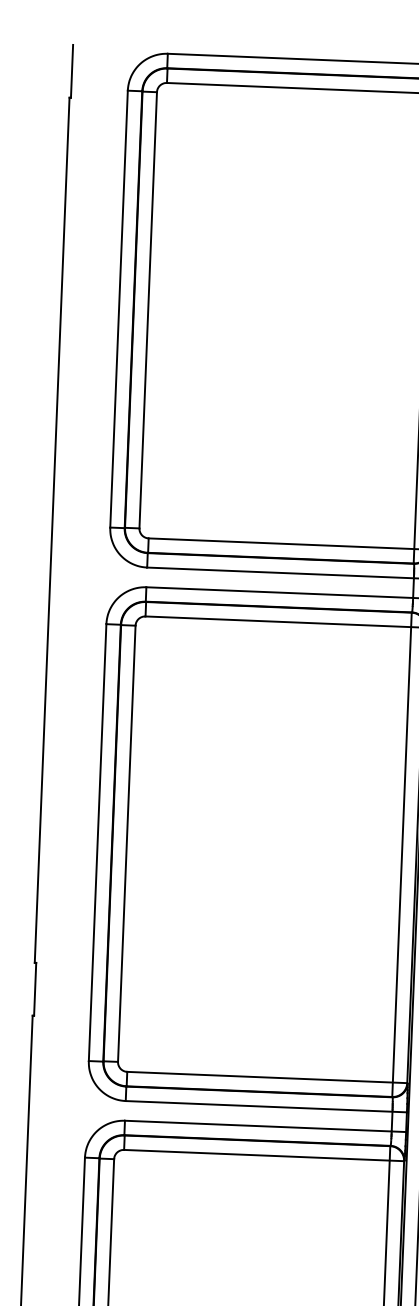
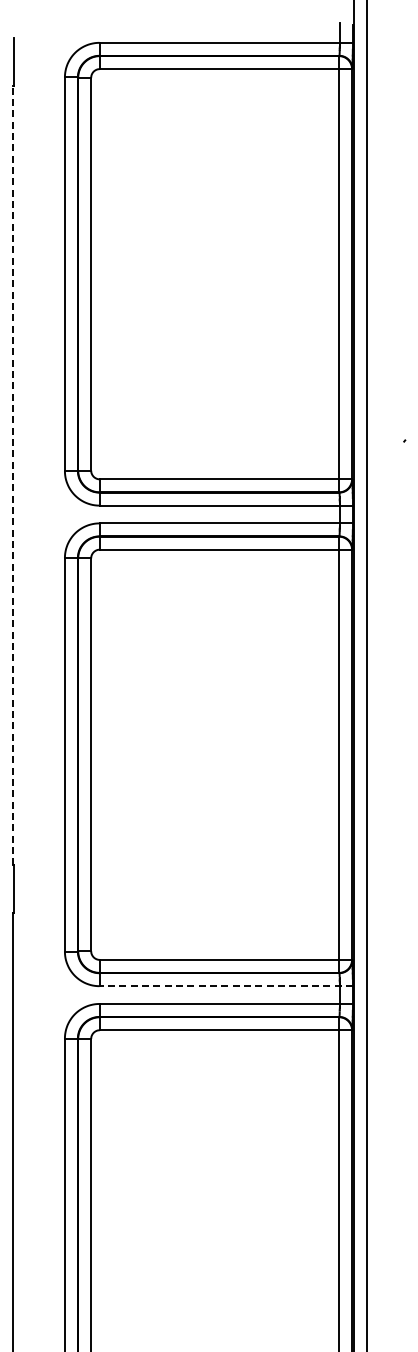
line: (51, 530) -> (12, 475), solid -> dashed
line: (266, 1107) -> (226, 986), solid -> dashed

